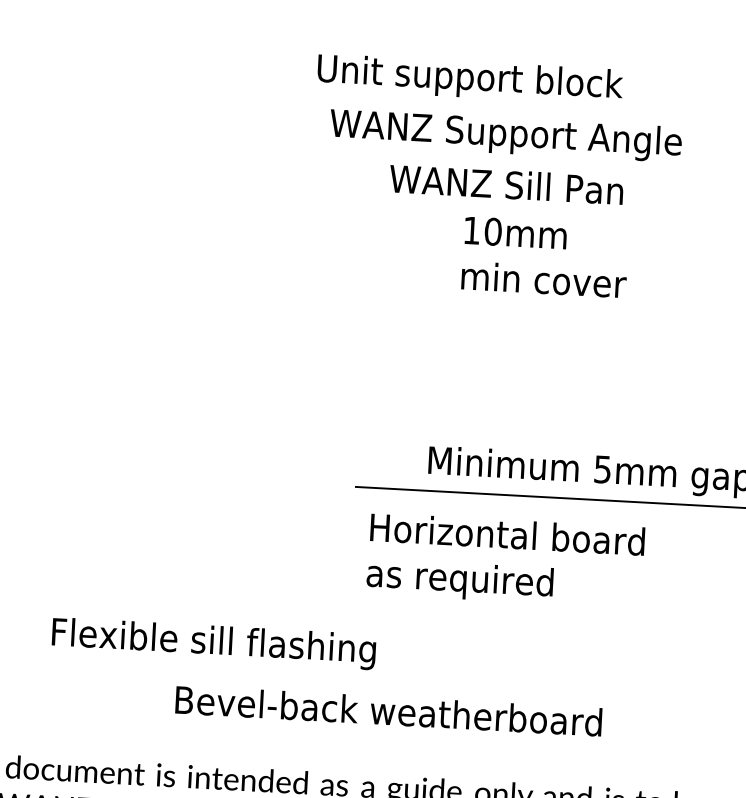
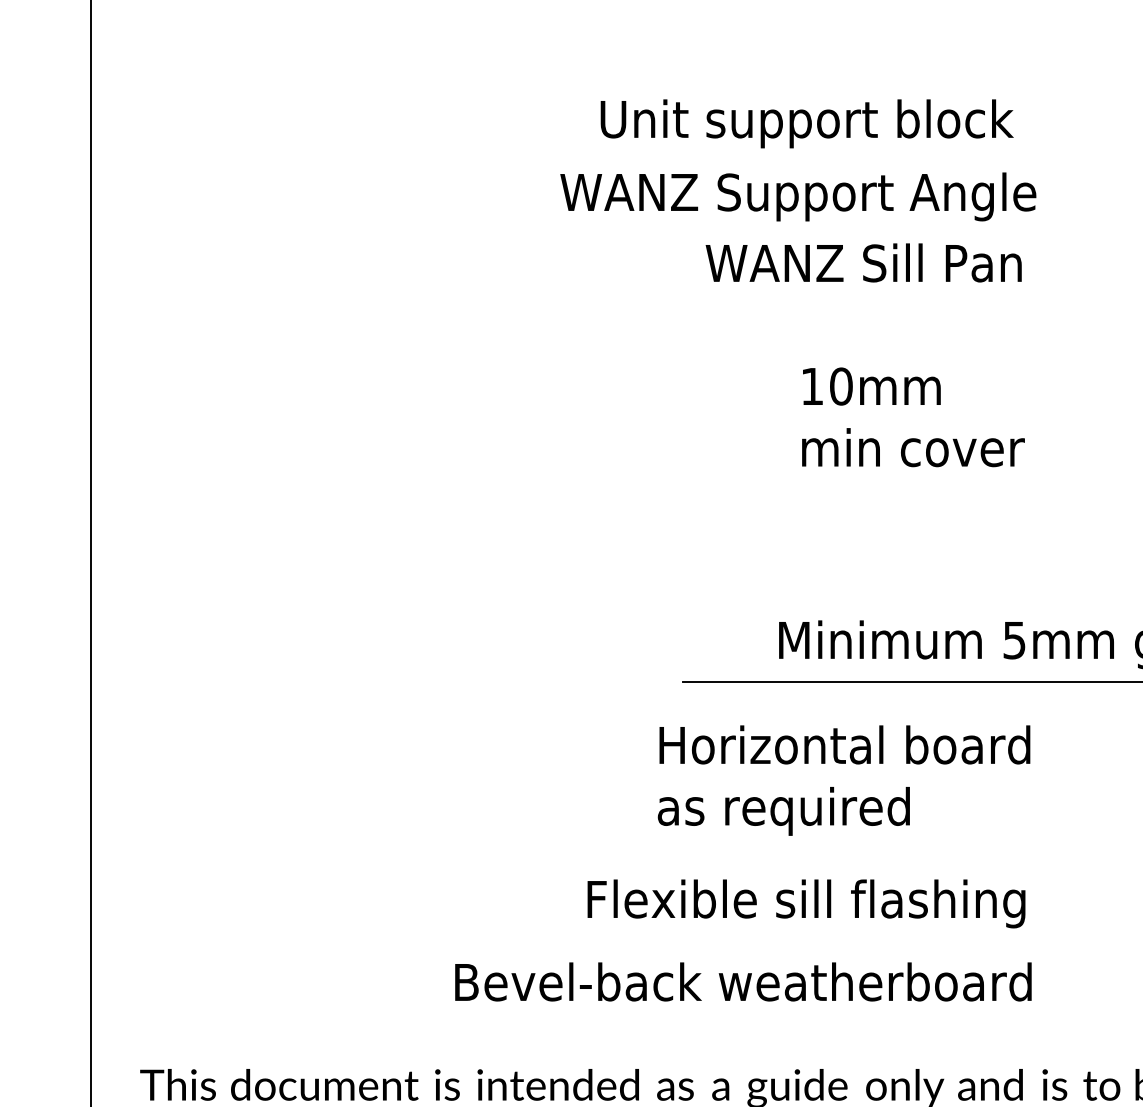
text: (506, 135) -> (798, 196), moved
text: (545, 257) -> (913, 417), moved
text: (505, 560) -> (843, 780), moved
text: (213, 643) -> (806, 903), moved

